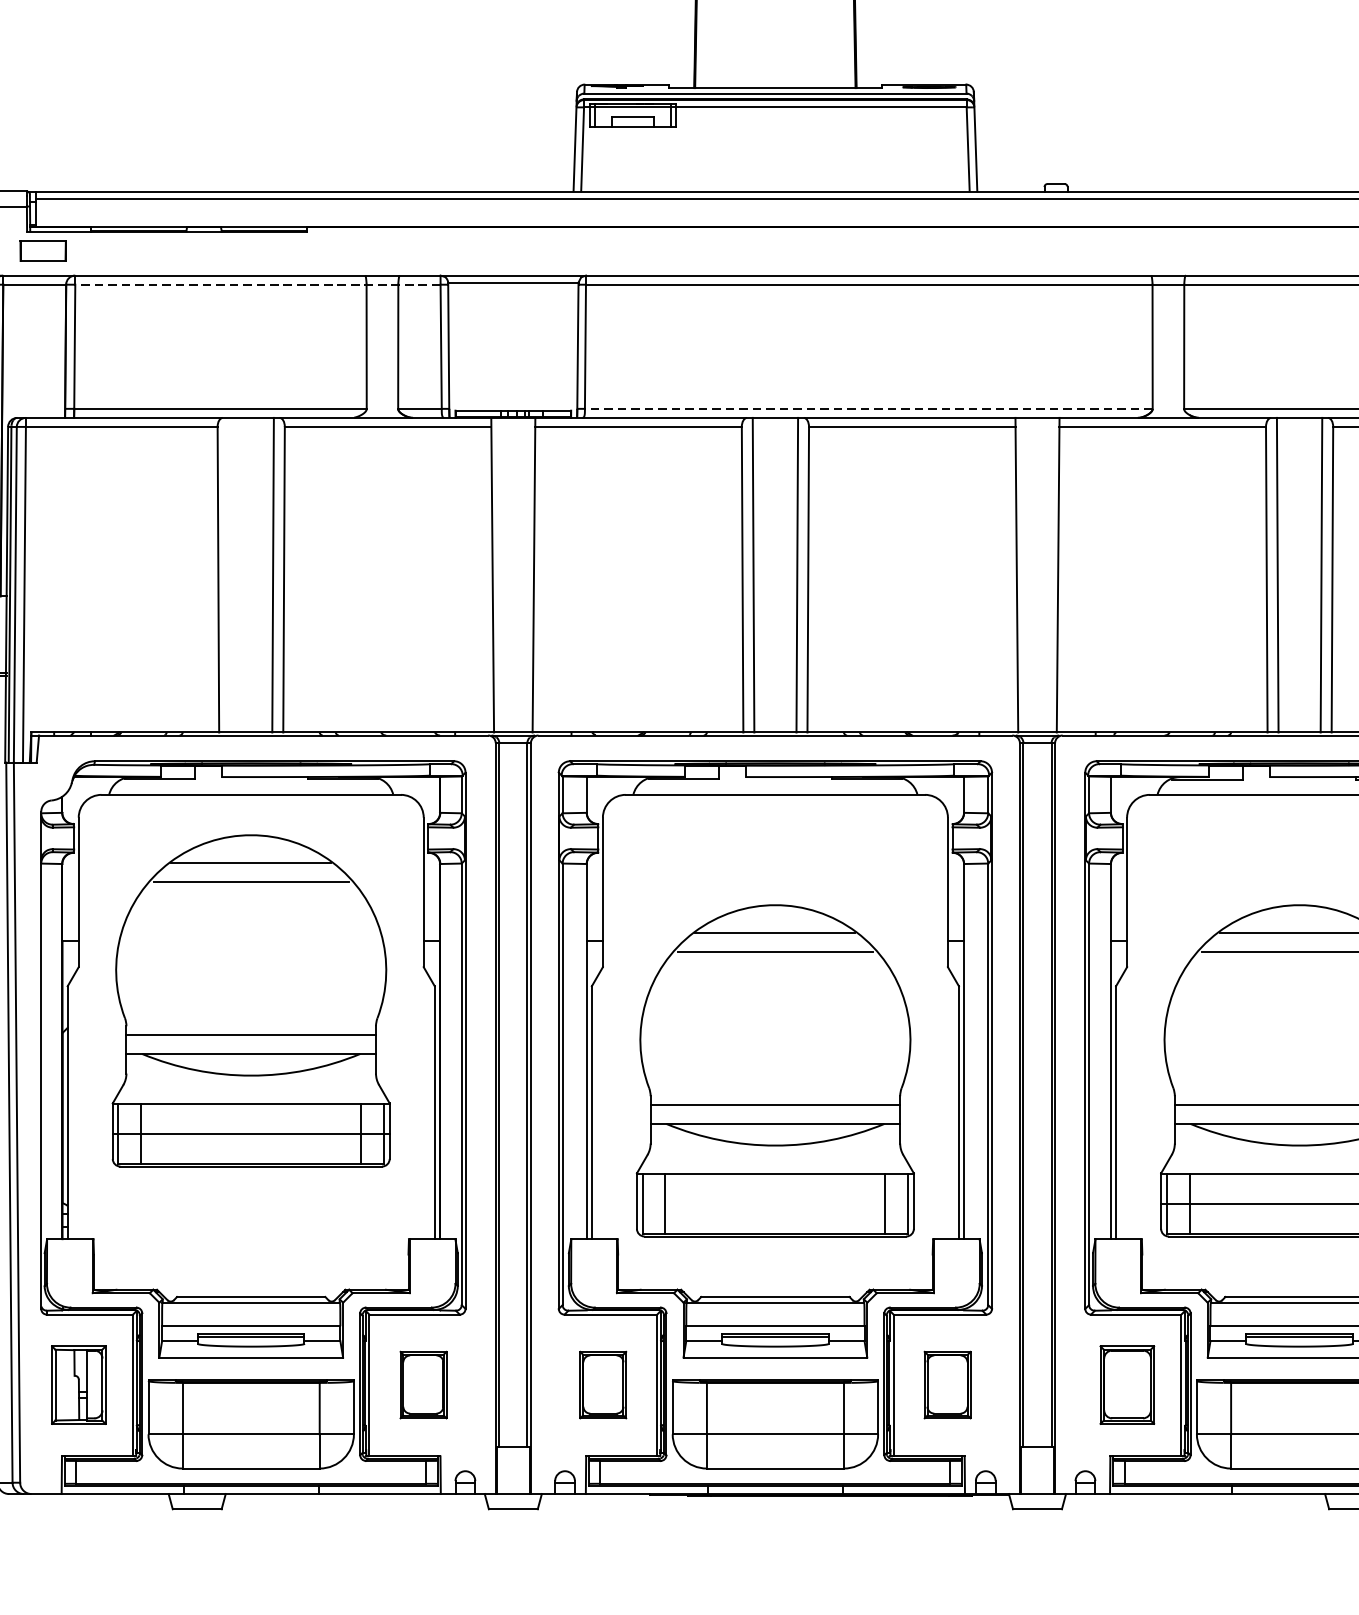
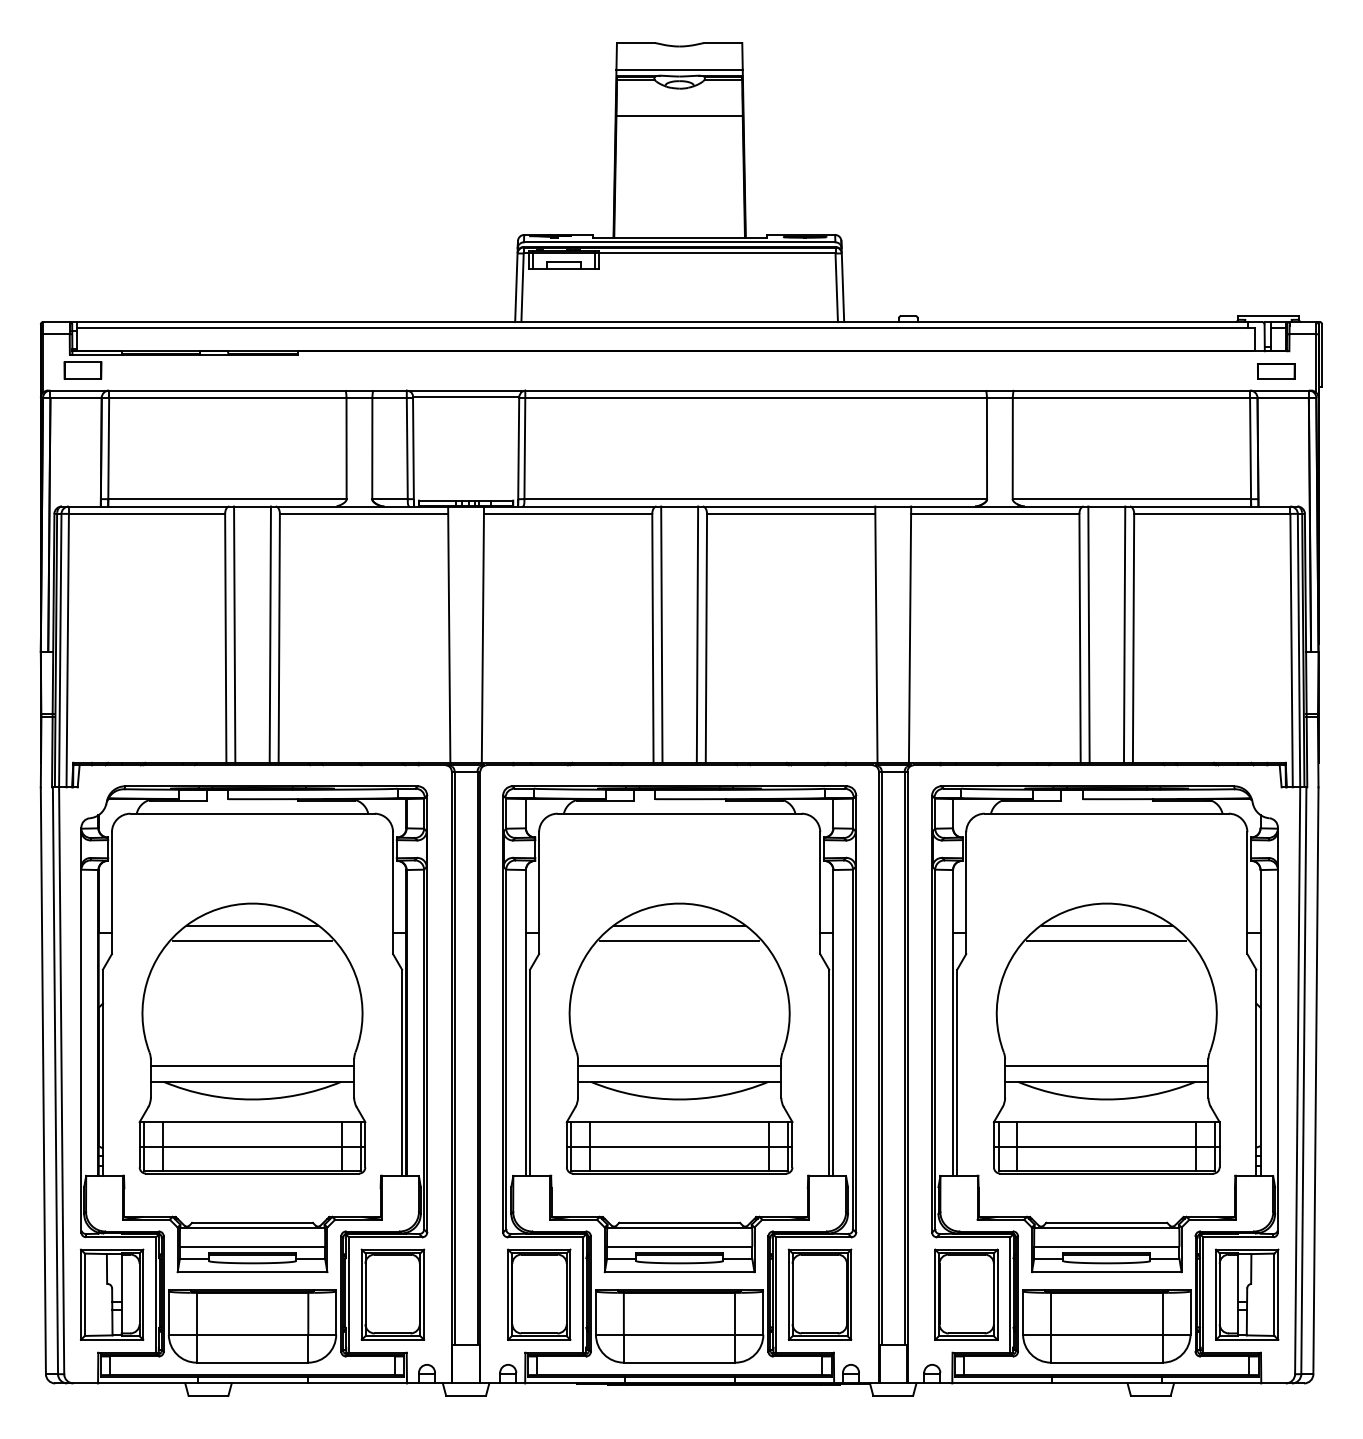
line: (257, 284) -> (257, 397), dashed -> solid
line: (868, 409) -> (755, 499), dashed -> solid
line: (229, 574) -> (234, 634), added
part: (251, 1000) -> (252, 1038), moved
line: (775, 1203) -> (679, 1146), added
part: (78, 1384) -> (111, 1294), size x1.43
part: (423, 1384) -> (392, 1294), size x1.67
part: (603, 1384) -> (539, 1294), size x1.67
part: (947, 1384) -> (819, 1294), size x1.67
part: (1127, 1384) -> (966, 1294), size x1.43

